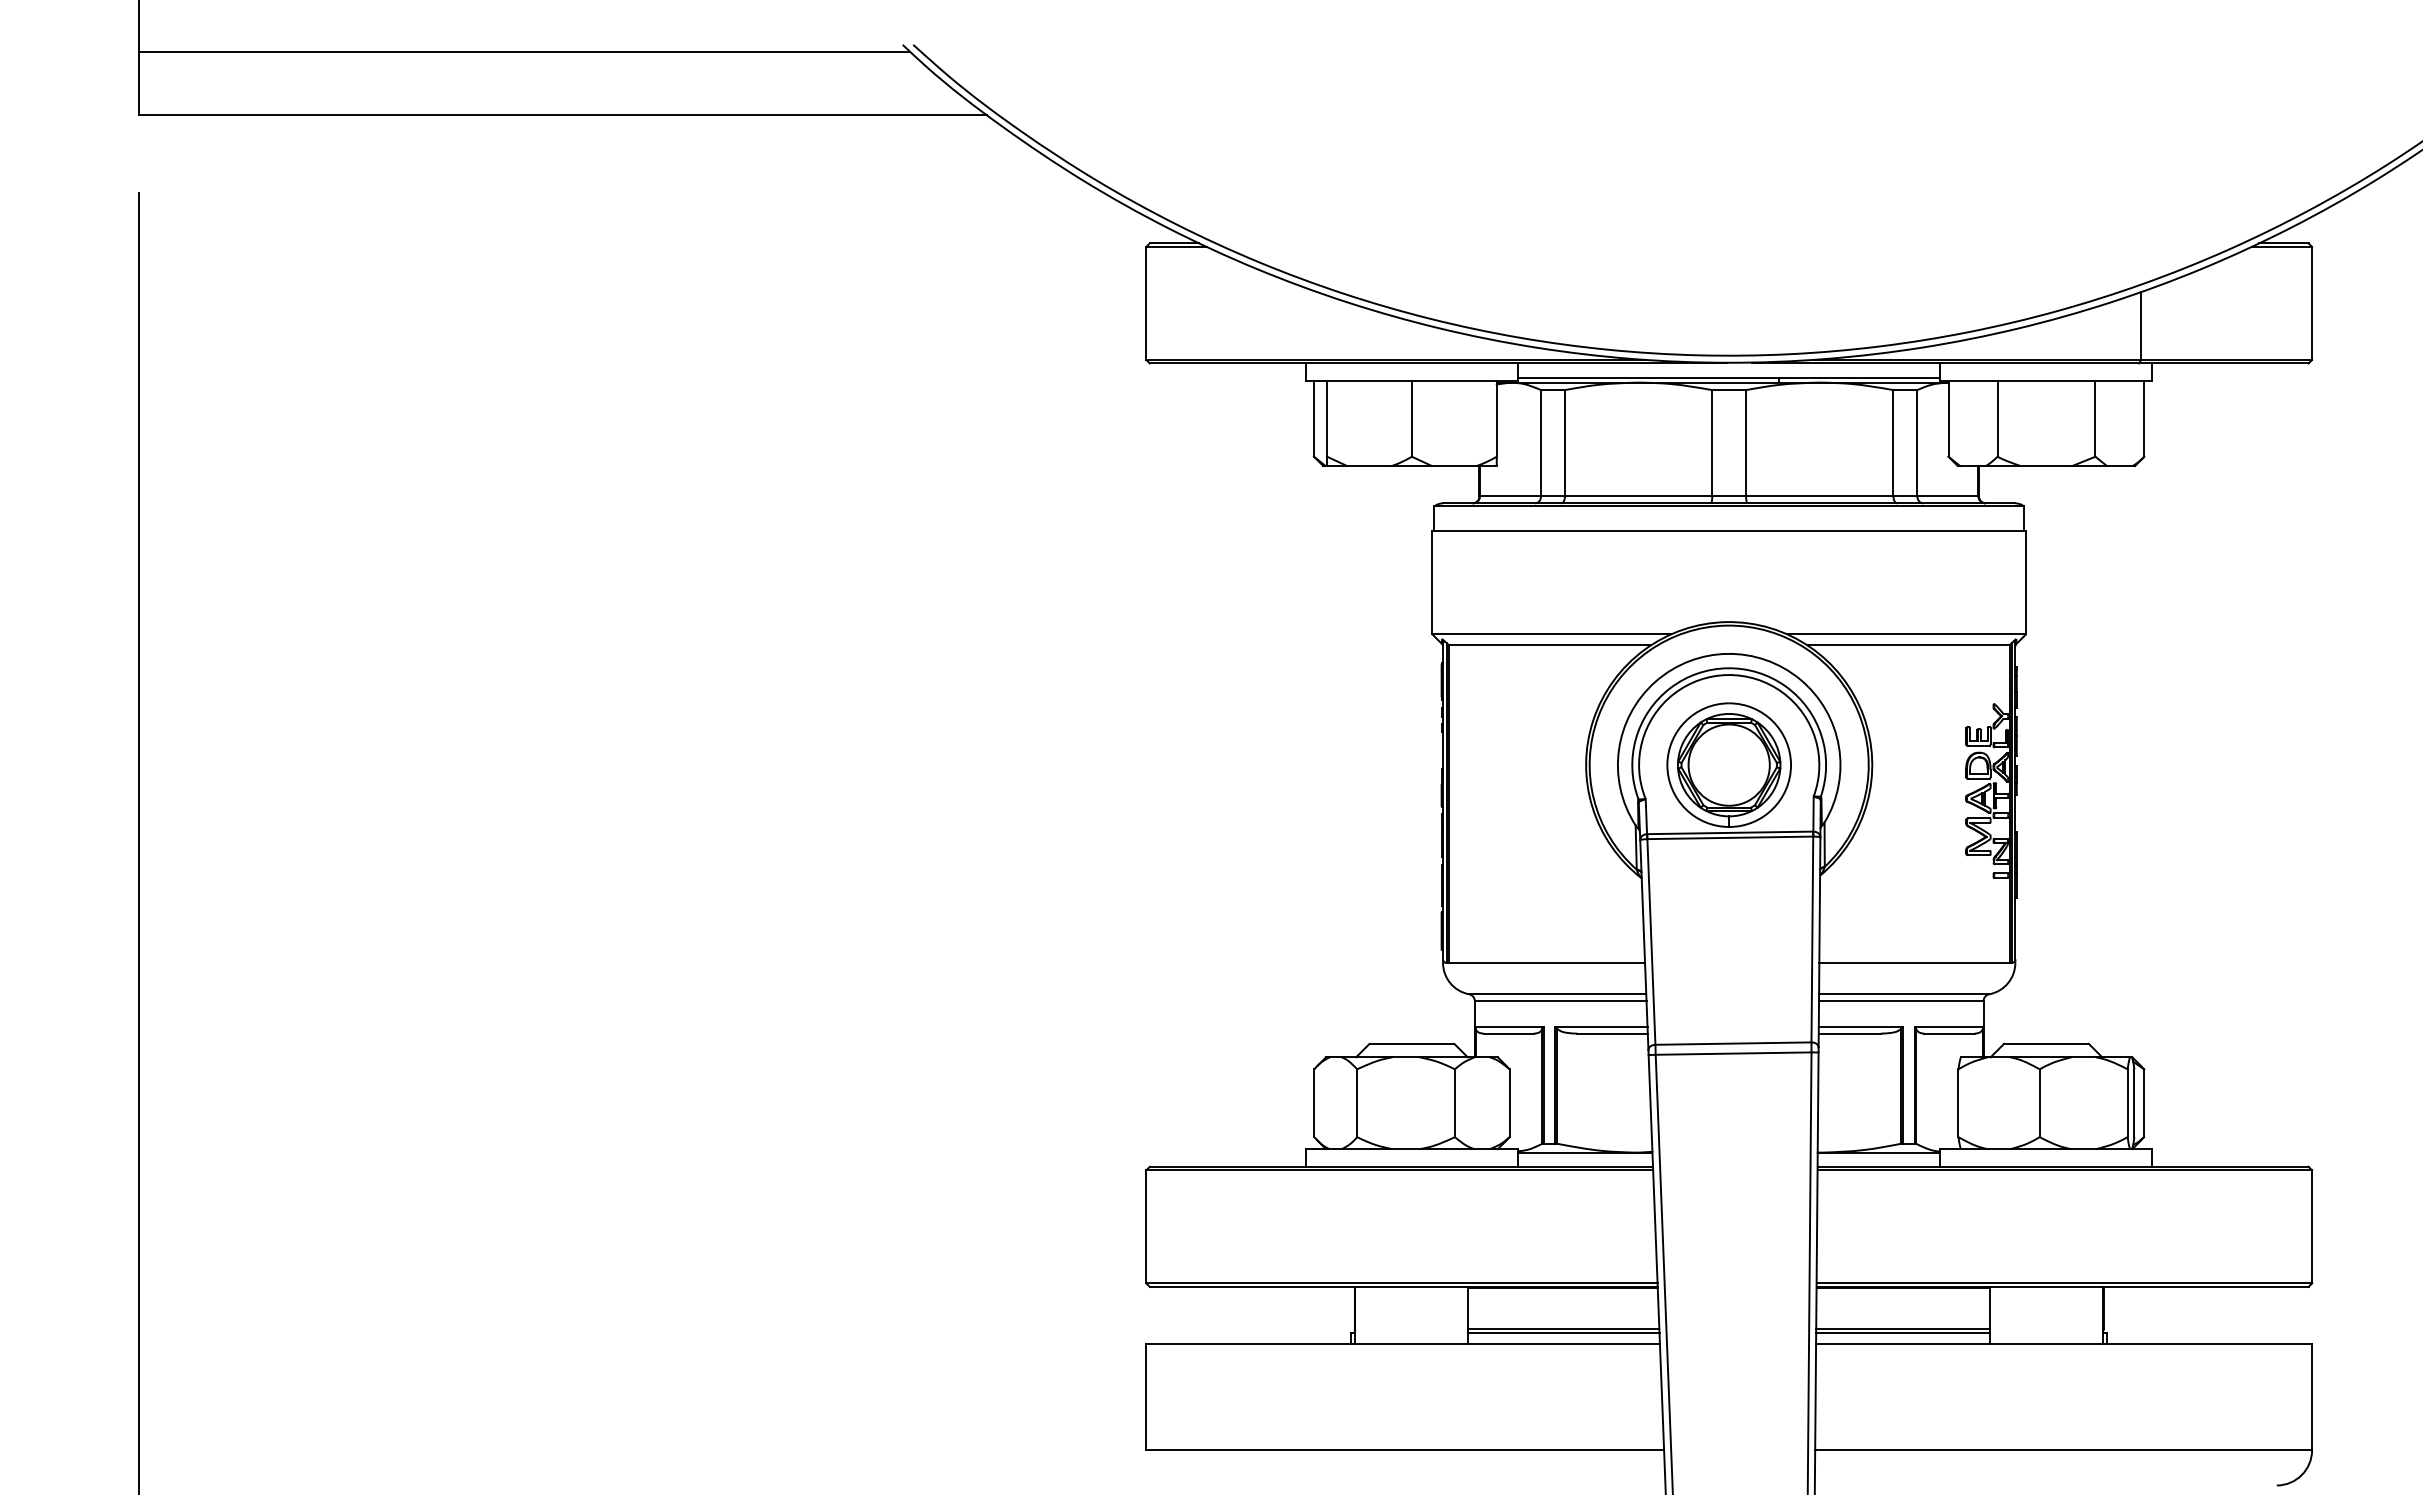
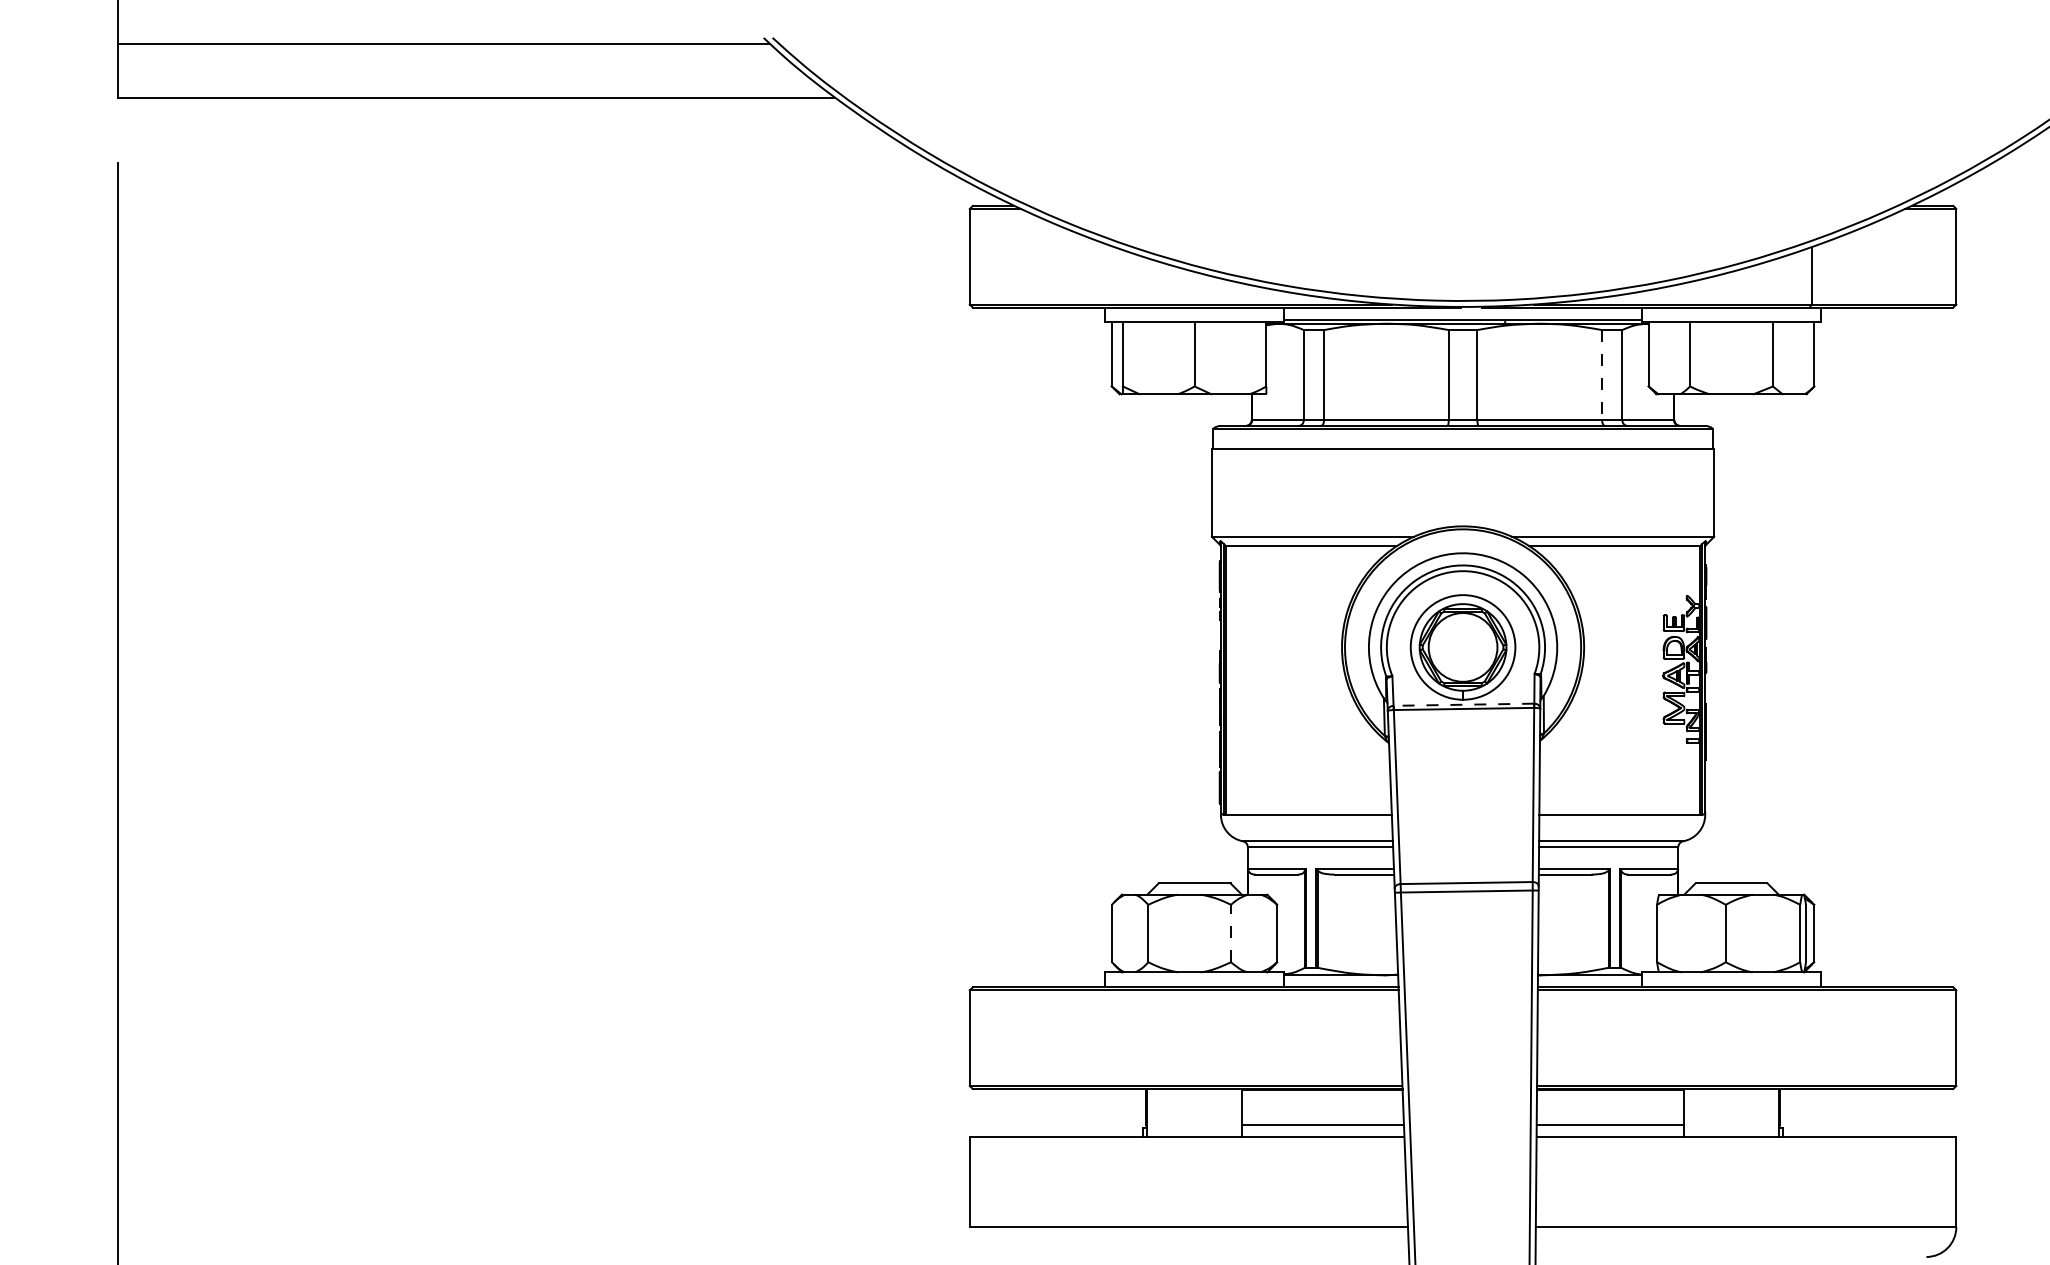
line: (1893, 443) -> (1602, 375), solid -> dashed
line: (1730, 832) -> (1464, 704), solid -> dashed
line: (1454, 1103) -> (1230, 933), solid -> dashed
line: (1563, 1332) -> (1322, 1127), removed
line: (1902, 1332) -> (1609, 1127), removed

